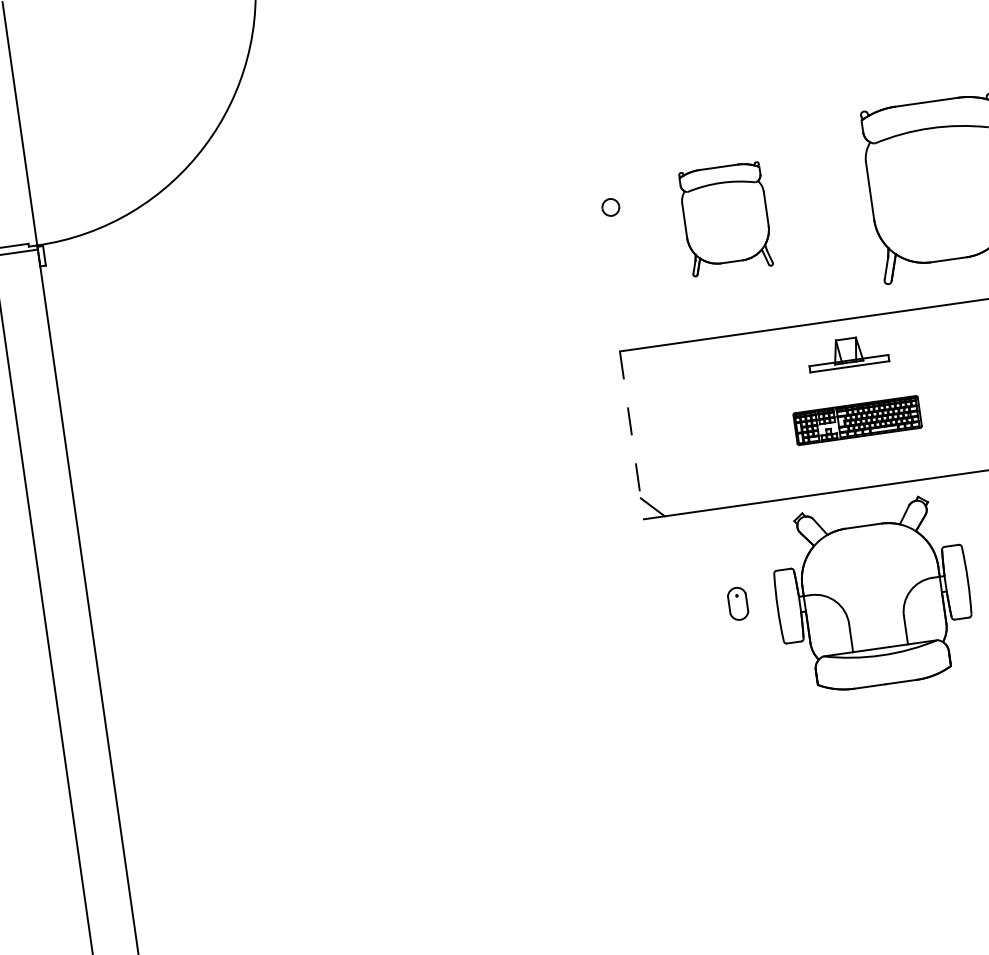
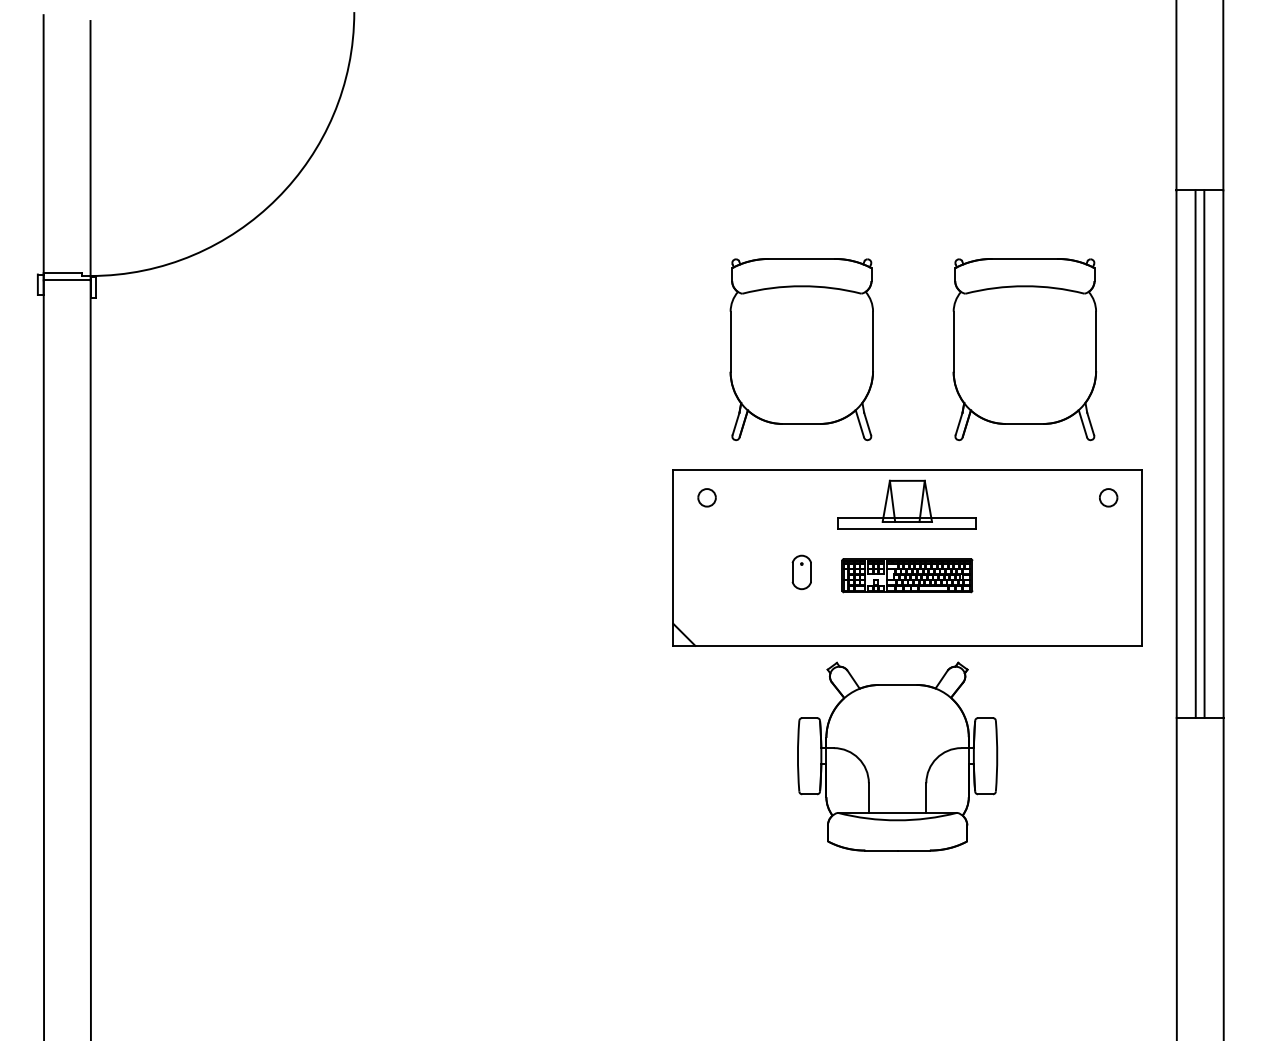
part: (610, 207) -> (706, 497), moved
part: (725, 219) -> (801, 349), size x1.67
part: (847, 352) -> (906, 504), size x1.67
line: (631, 434) -> (673, 557), dashed -> solid
part: (737, 603) -> (801, 572), moved

